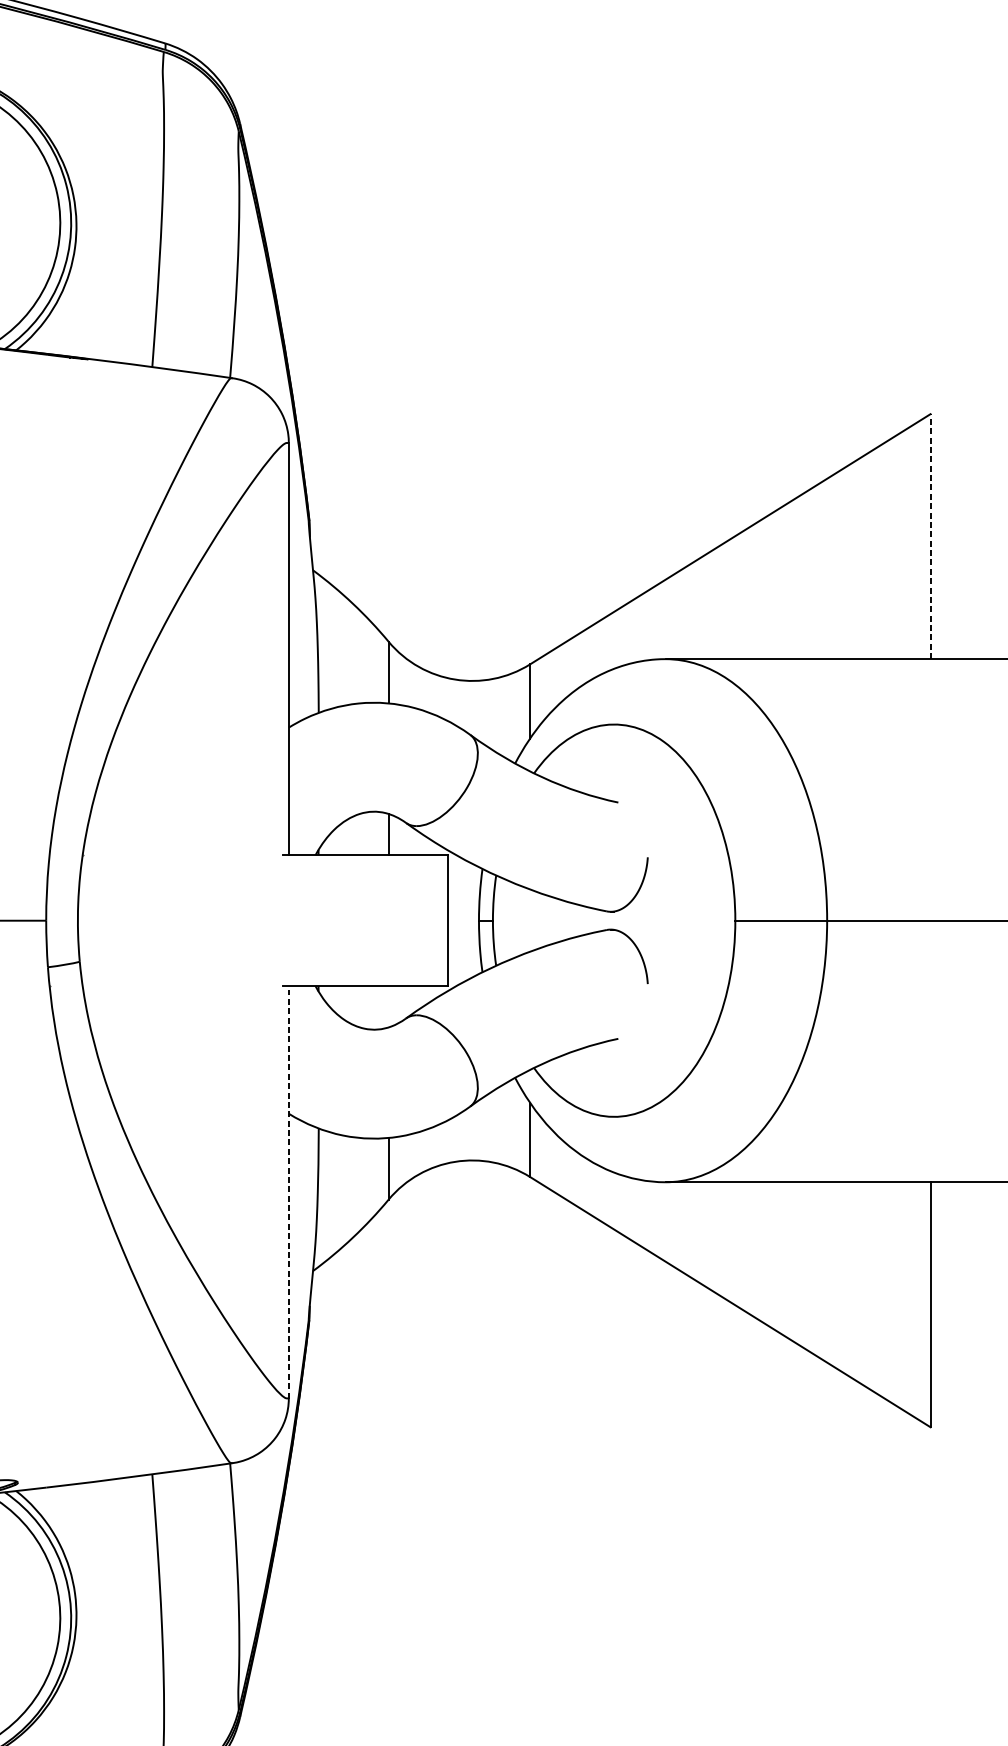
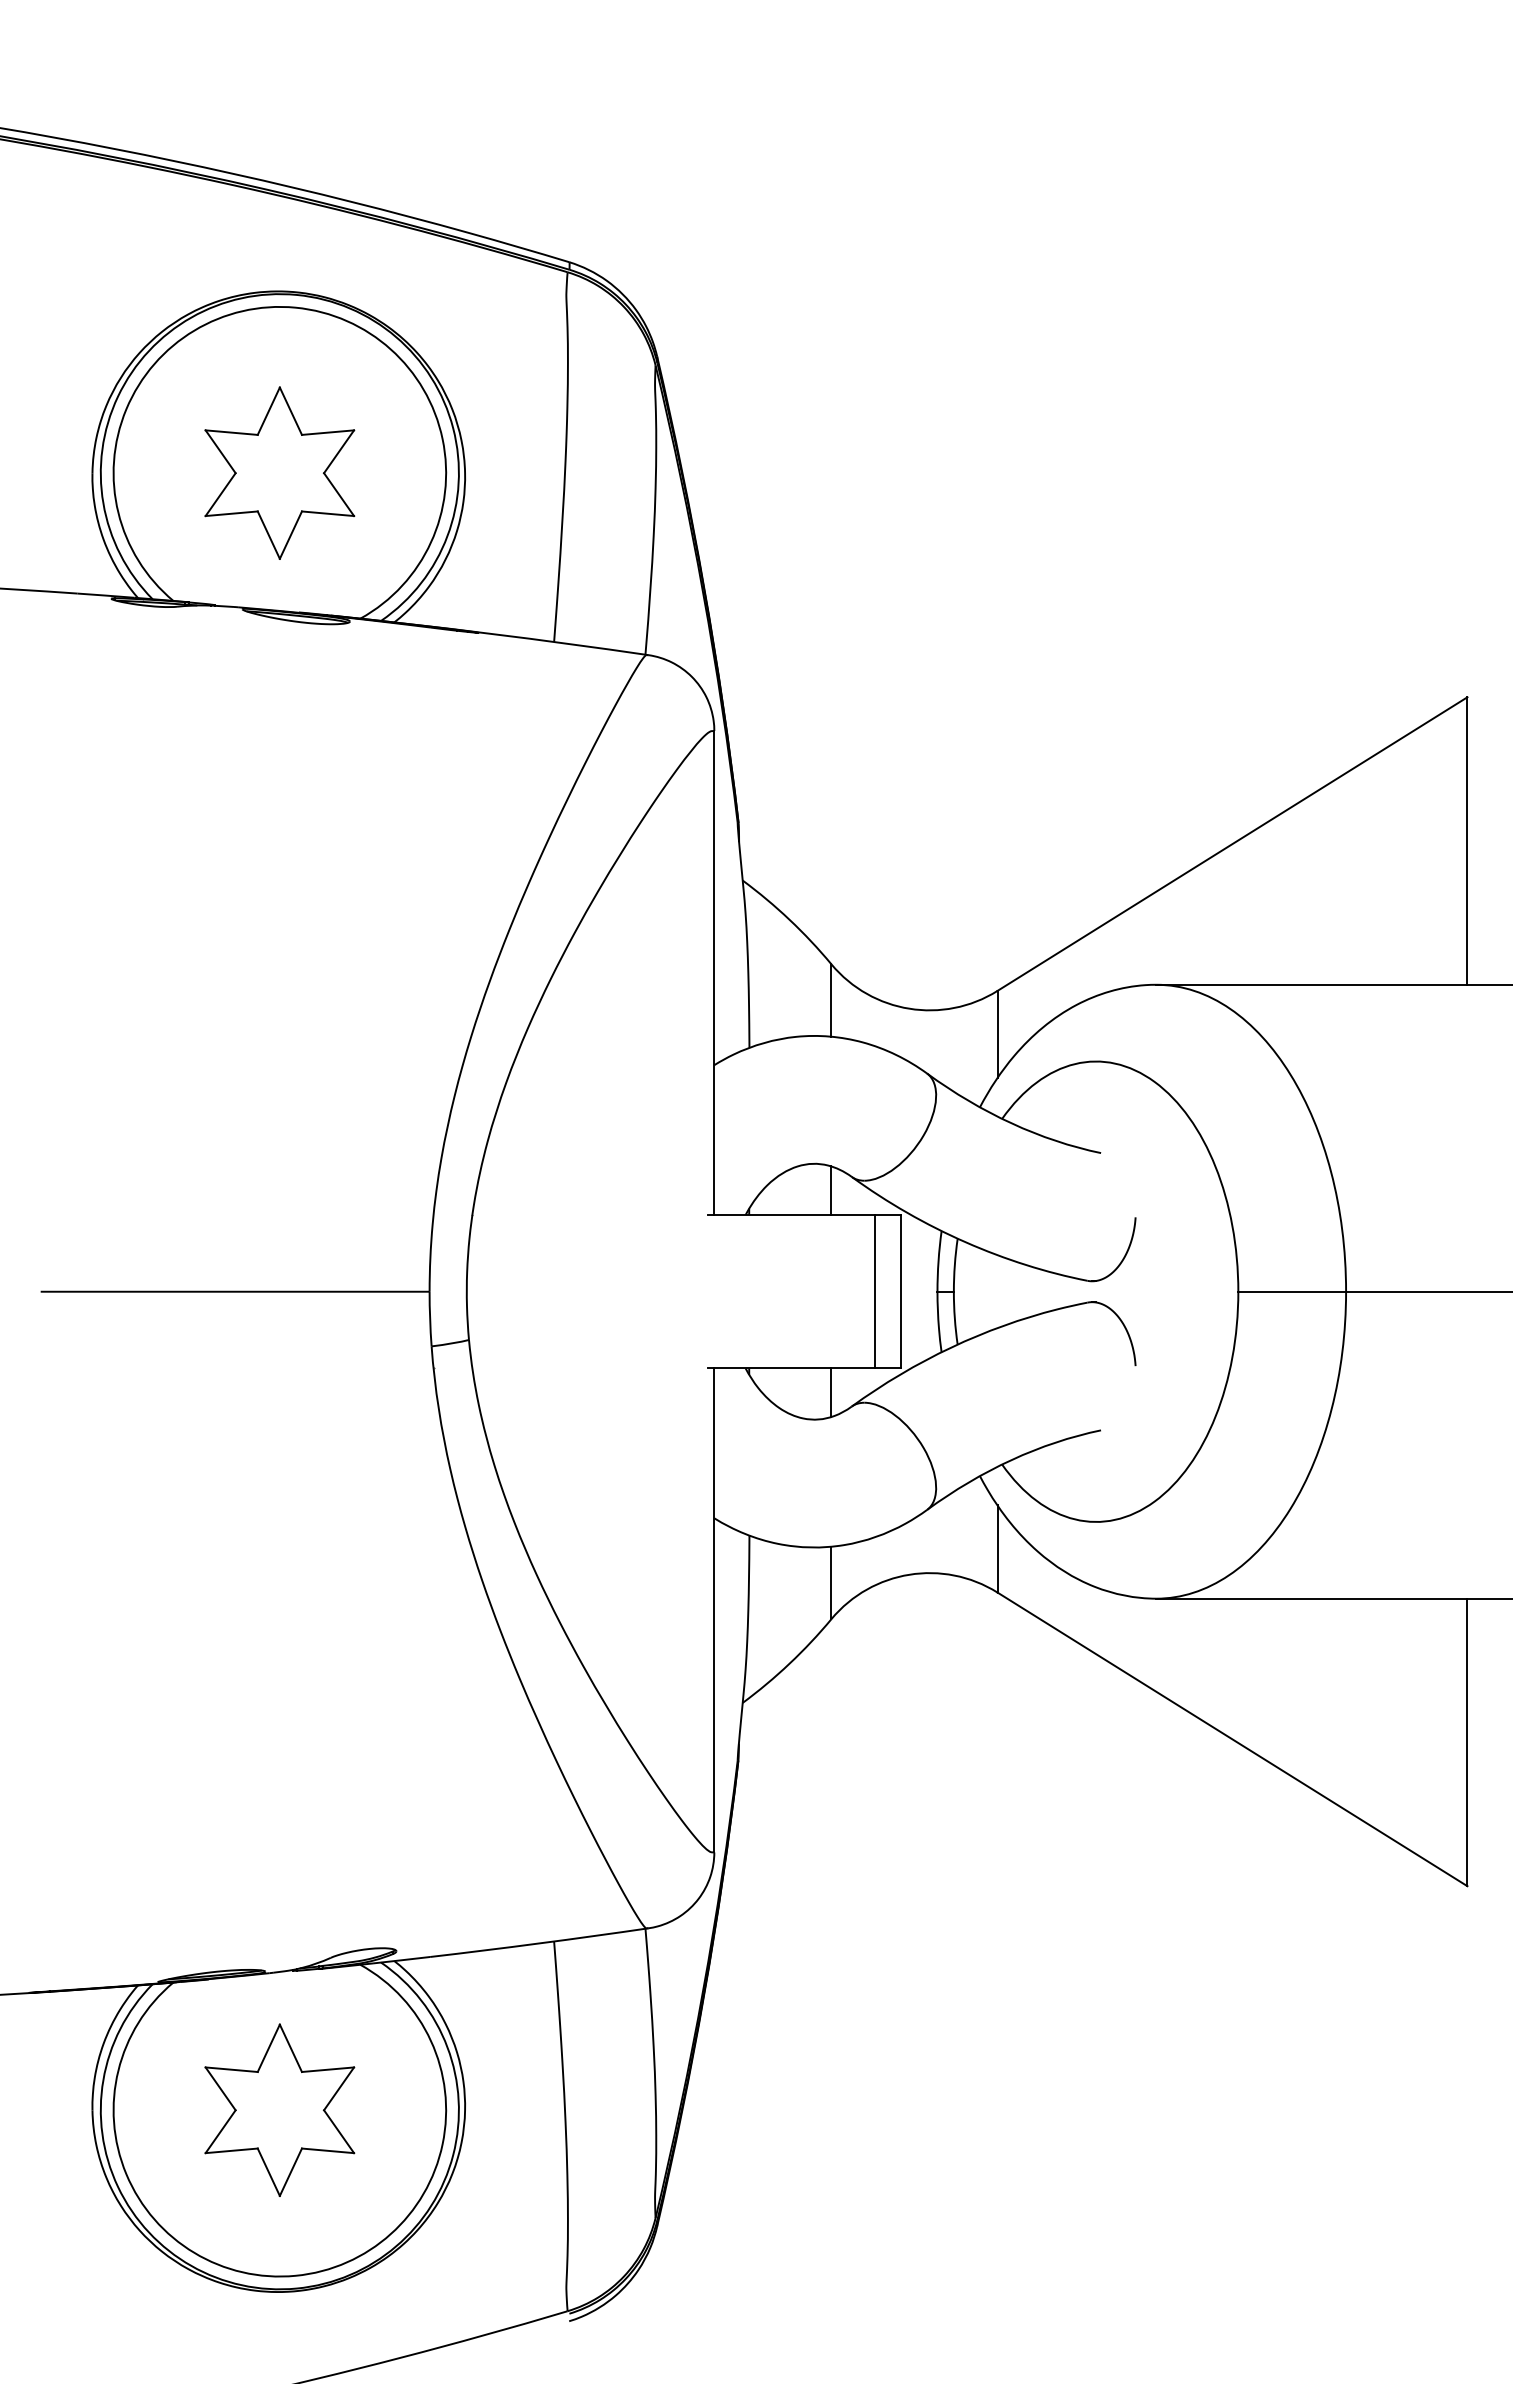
line: (930, 537) -> (1467, 841), dashed -> solid
line: (426, 920) -> (875, 1291), added
line: (388, 1006) -> (831, 1392), added
line: (288, 1192) -> (714, 1610), dashed -> solid

